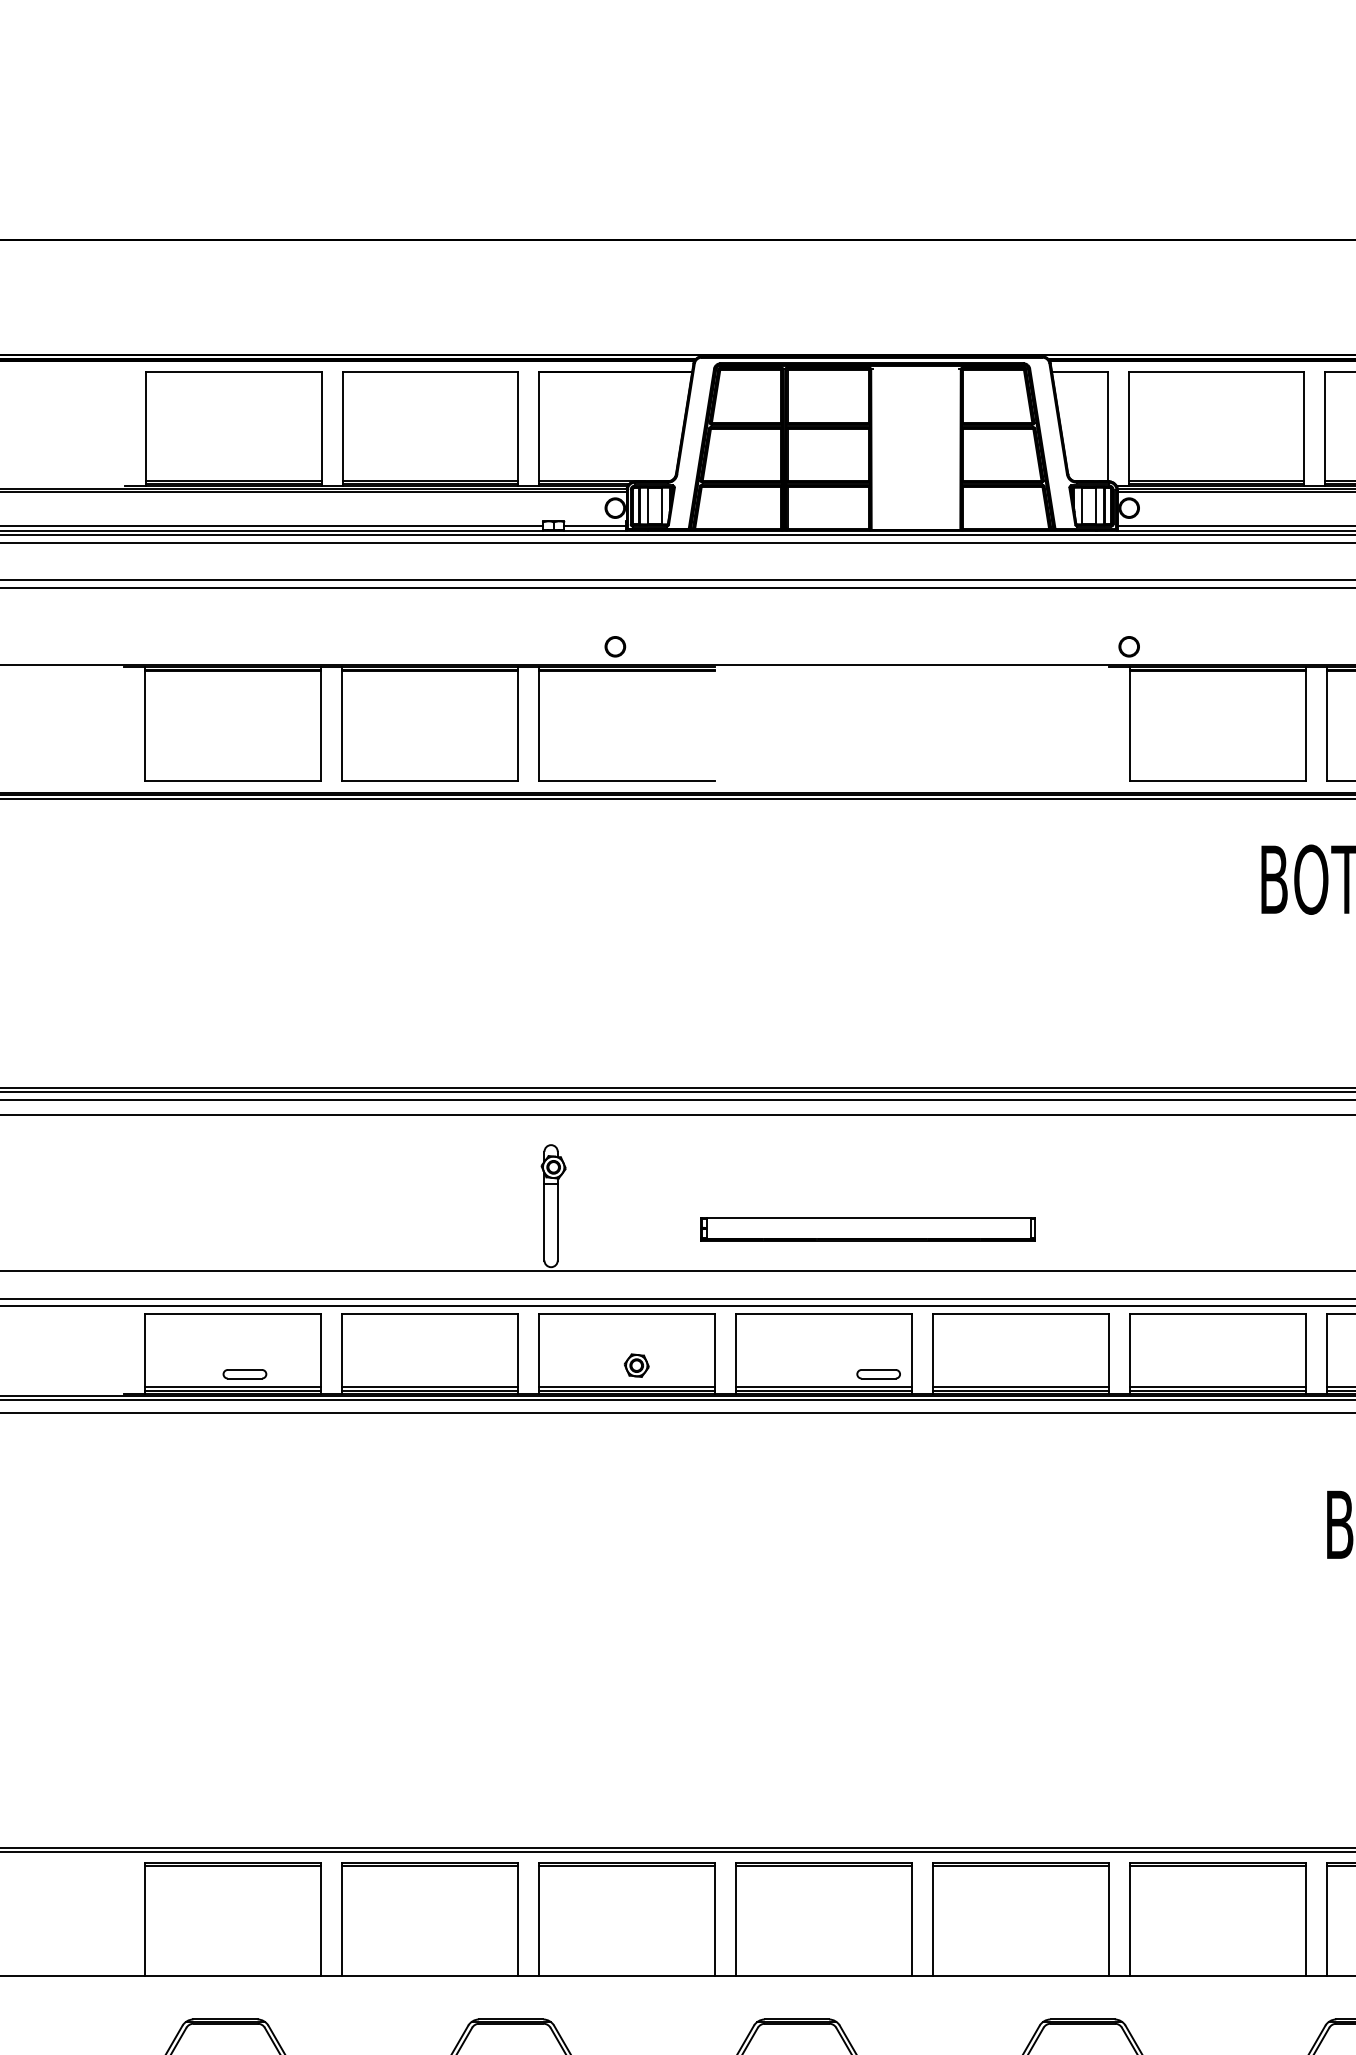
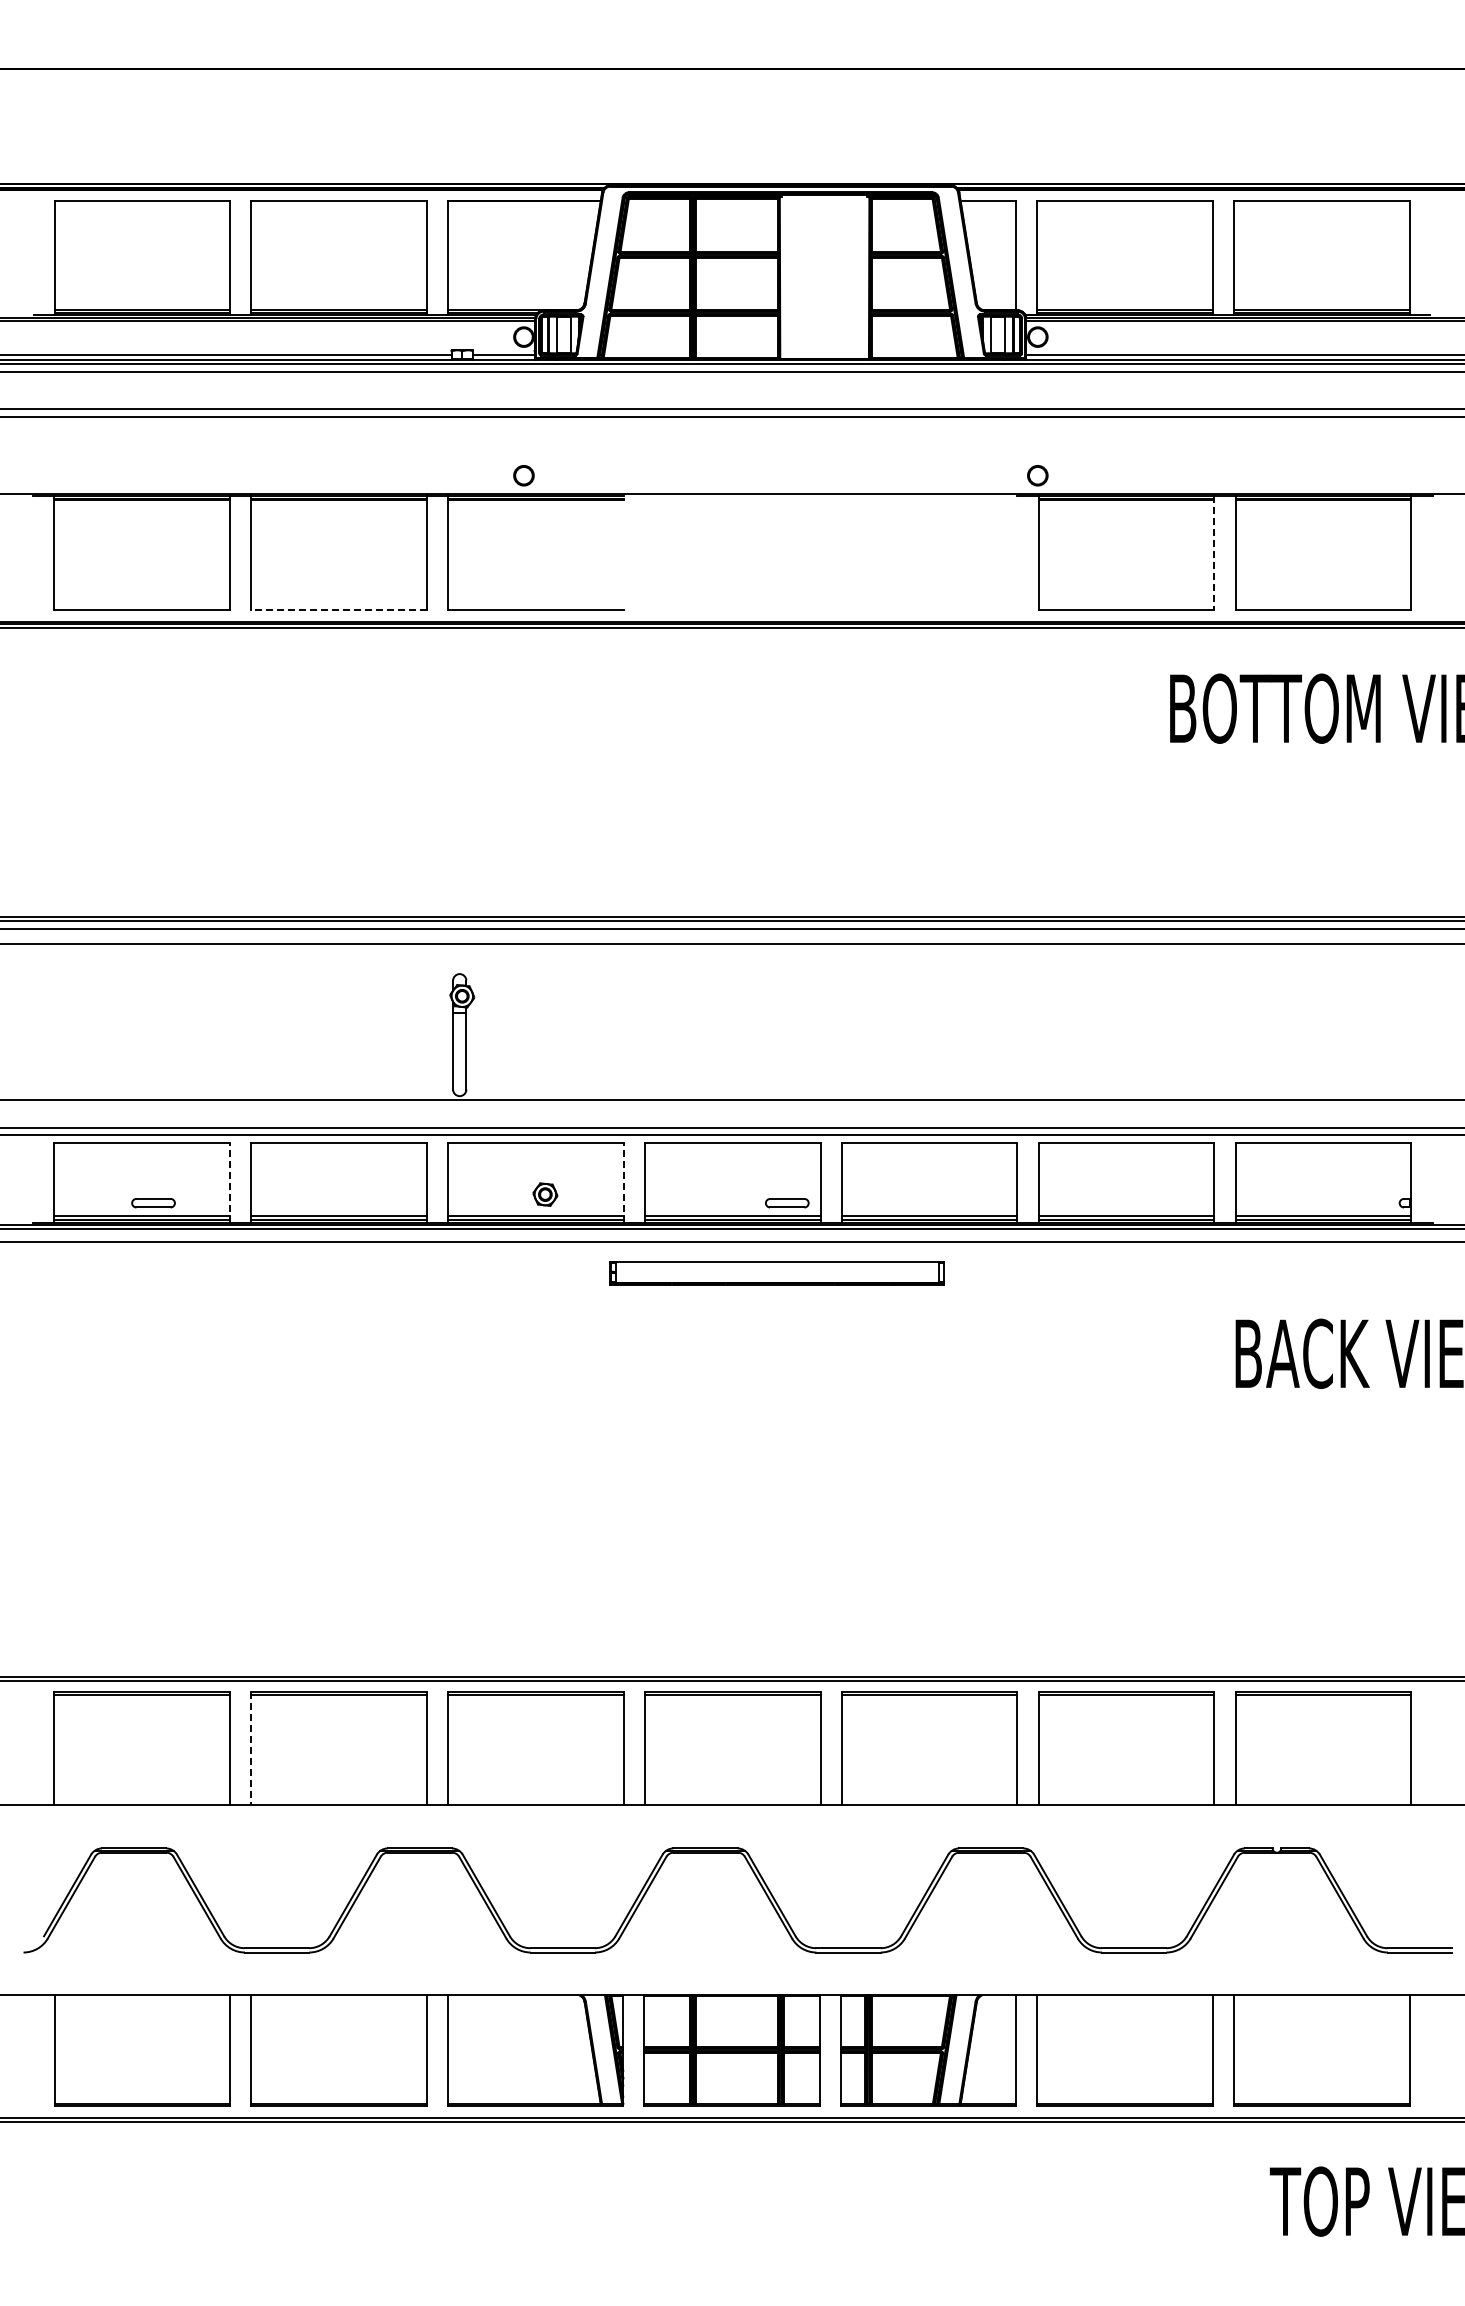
line: (1305, 724) -> (1214, 553), solid -> dashed
line: (429, 781) -> (338, 610), solid -> dashed
part: (867, 1229) -> (776, 1273), moved
line: (320, 1354) -> (229, 1183), solid -> dashed
line: (714, 1354) -> (623, 1183), solid -> dashed
line: (341, 1920) -> (250, 1749), solid -> dashed

